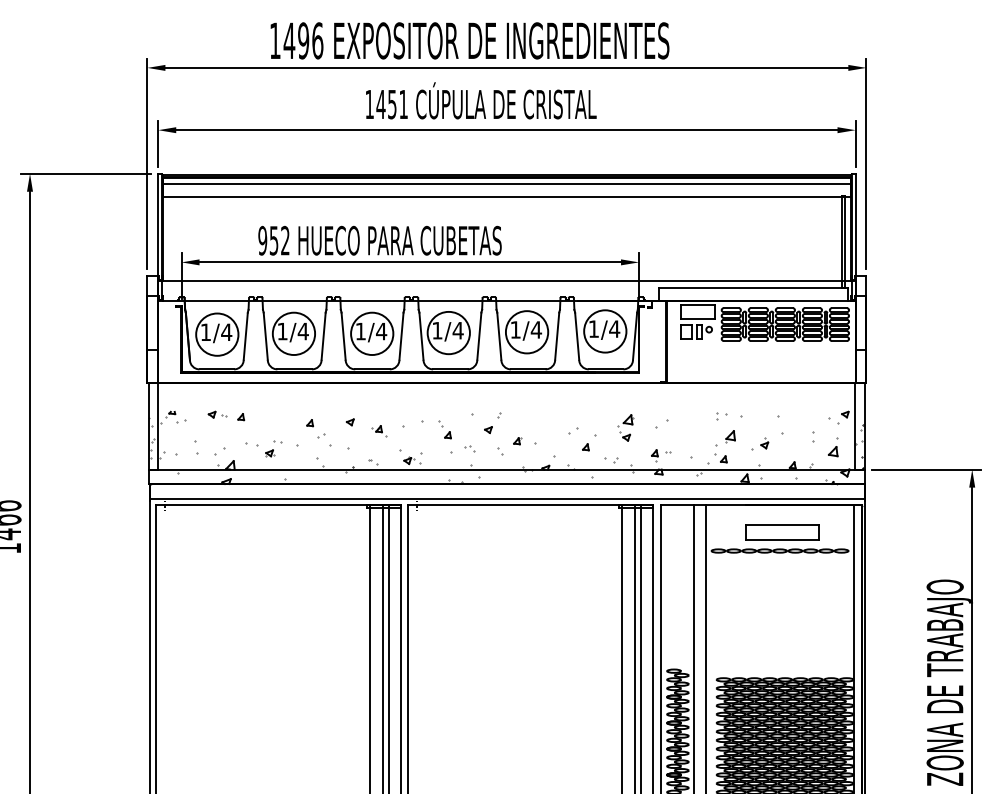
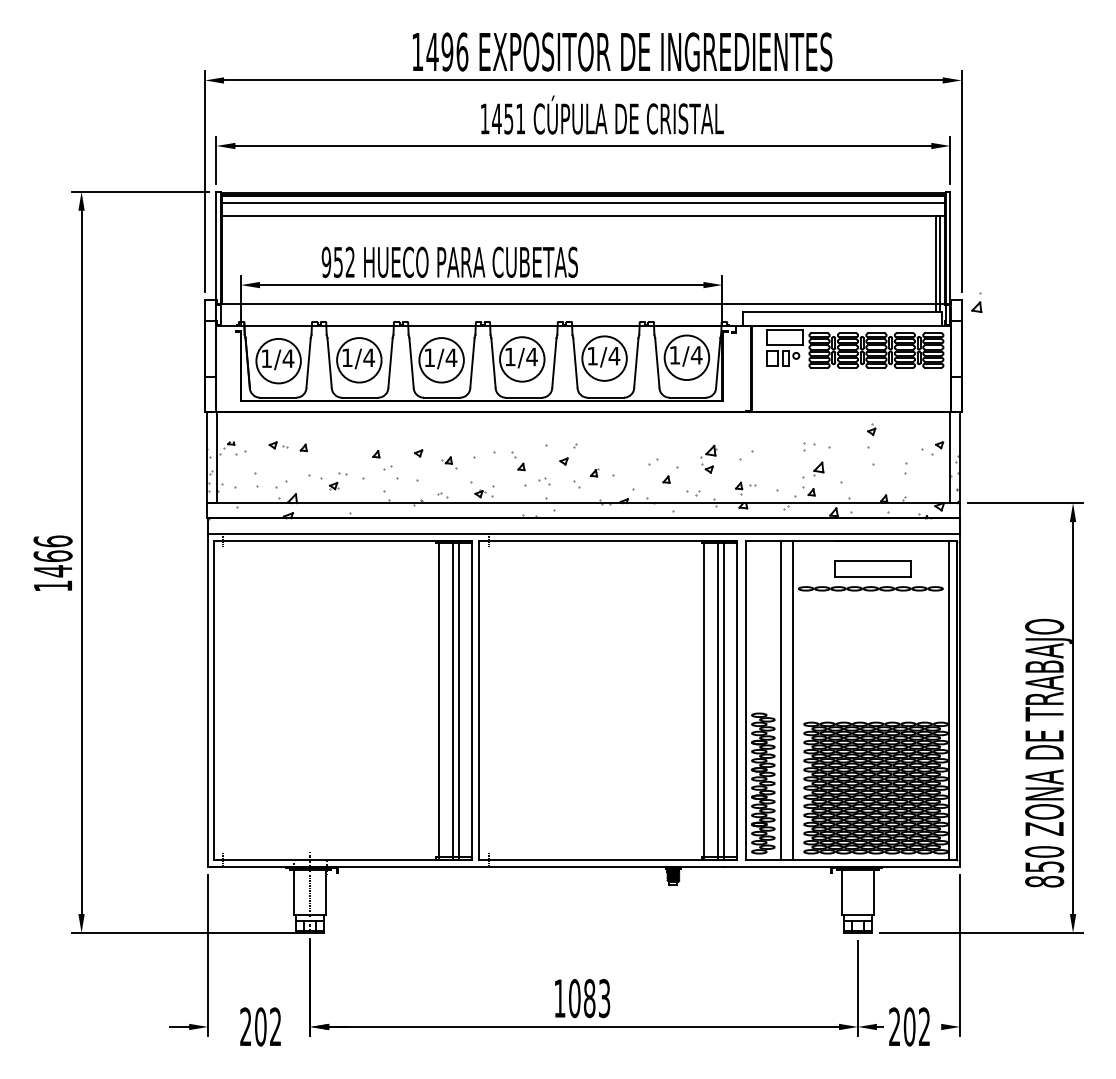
text: (469, 40) -> (622, 51), moved
text: (481, 100) -> (602, 114), moved
part: (764, 443) -> (871, 429), moved
part: (832, 447) -> (976, 302), moved

